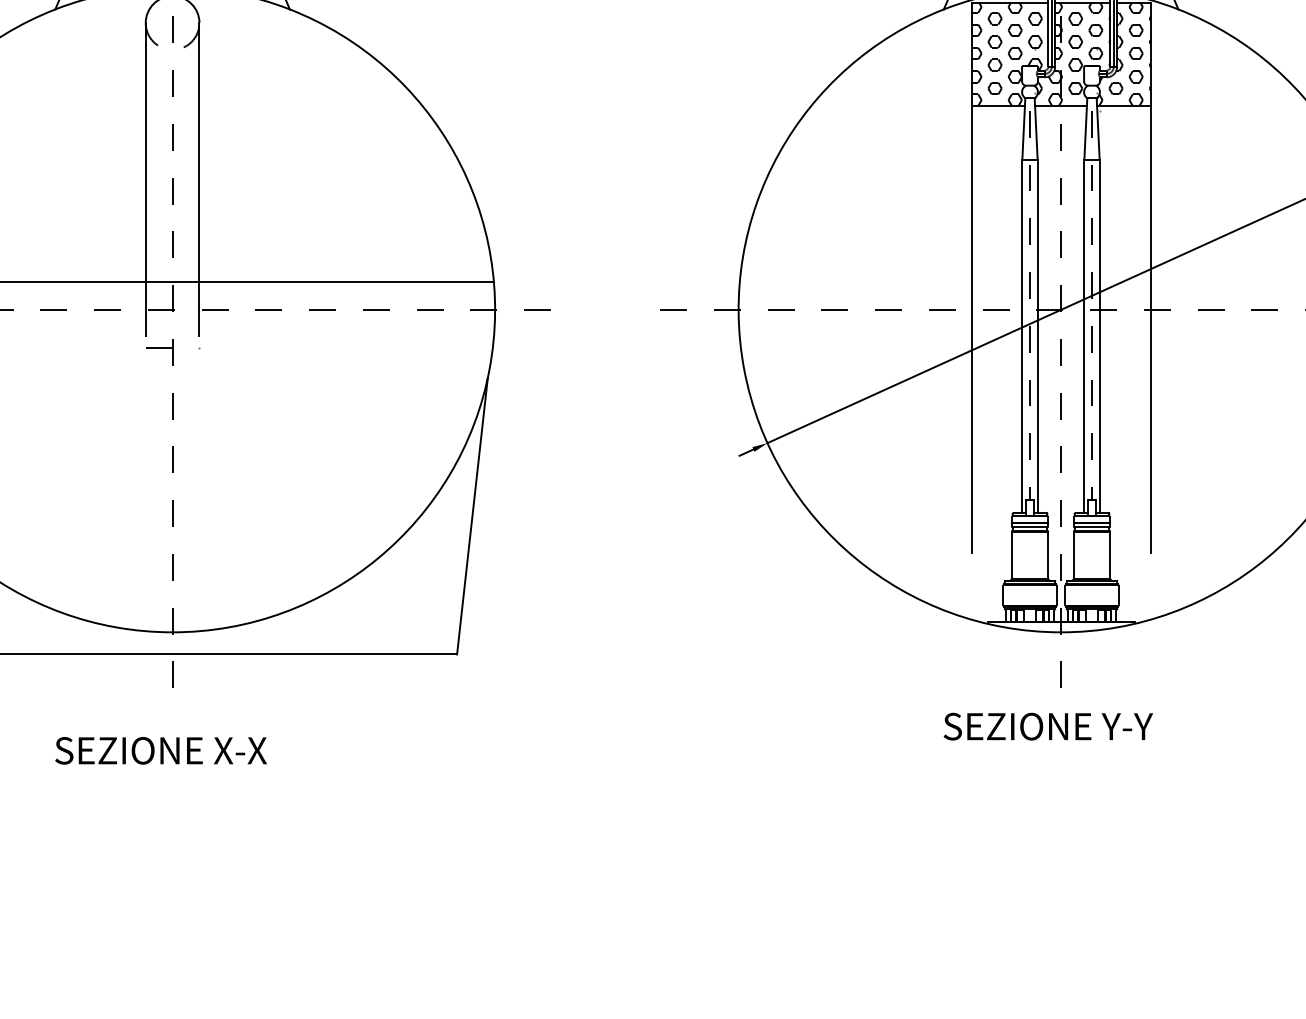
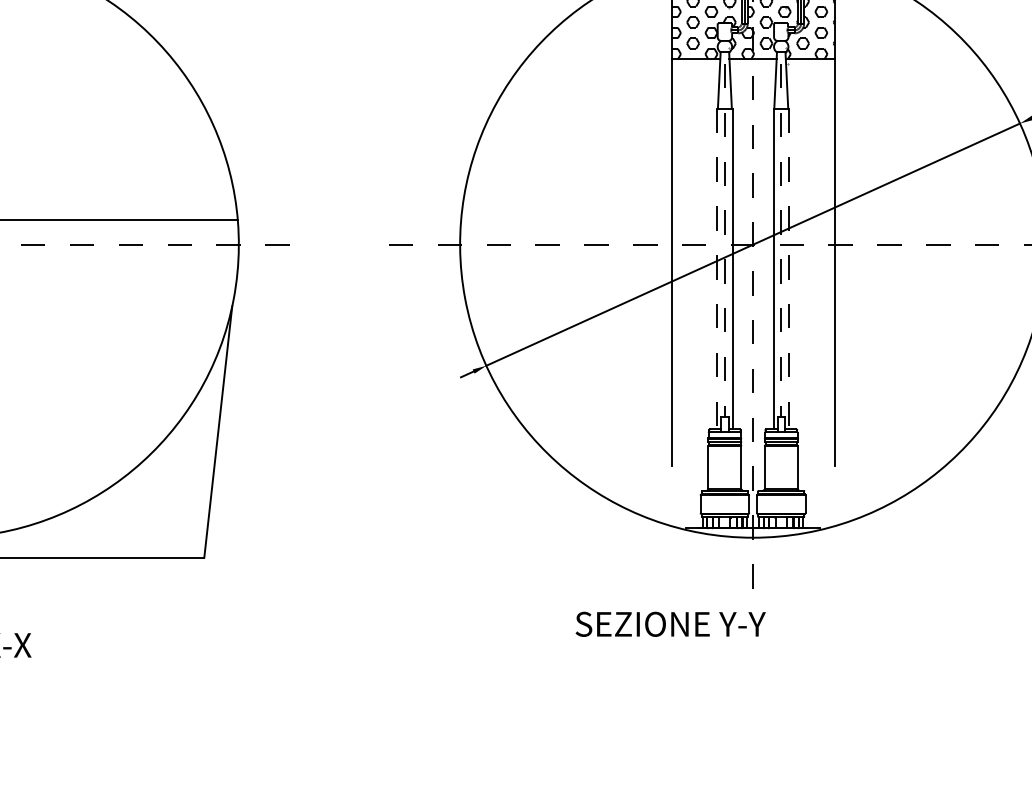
line: (1021, 336) -> (717, 268), solid -> dashed
line: (1100, 336) -> (788, 268), solid -> dashed
text: (1047, 726) -> (669, 624), moved

